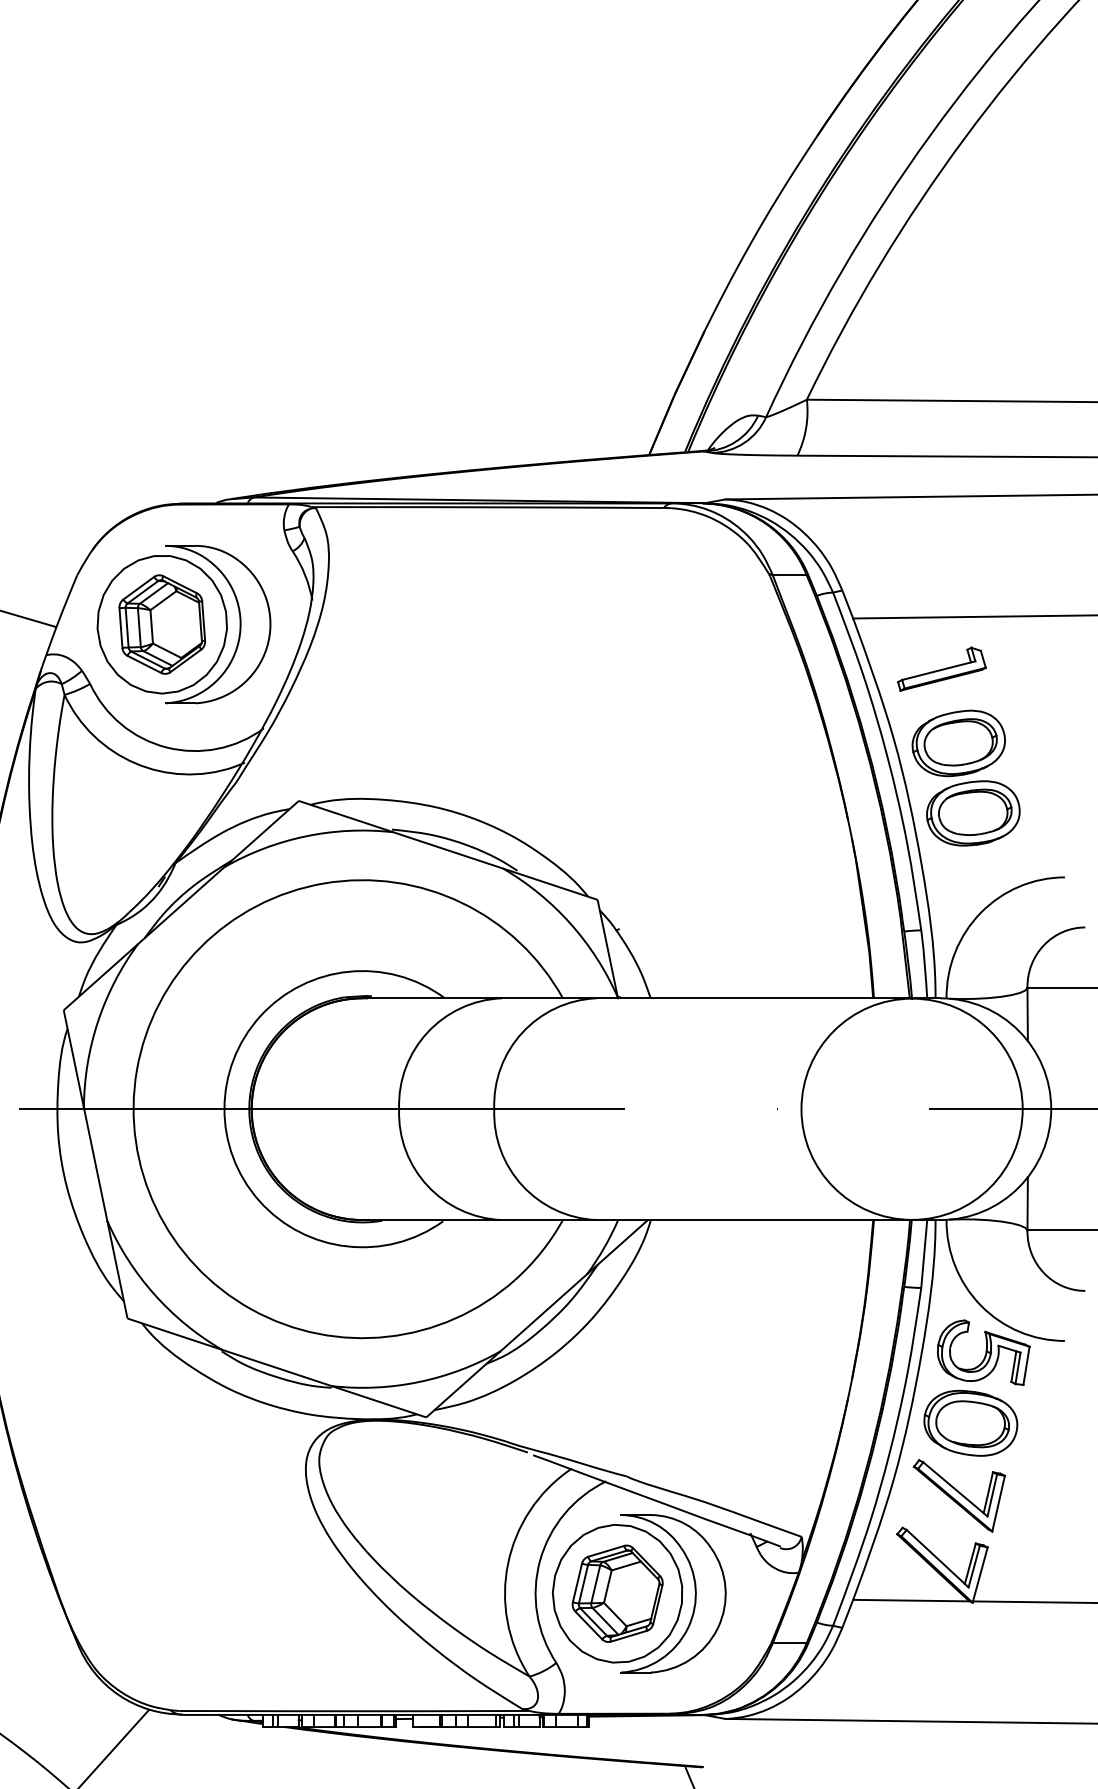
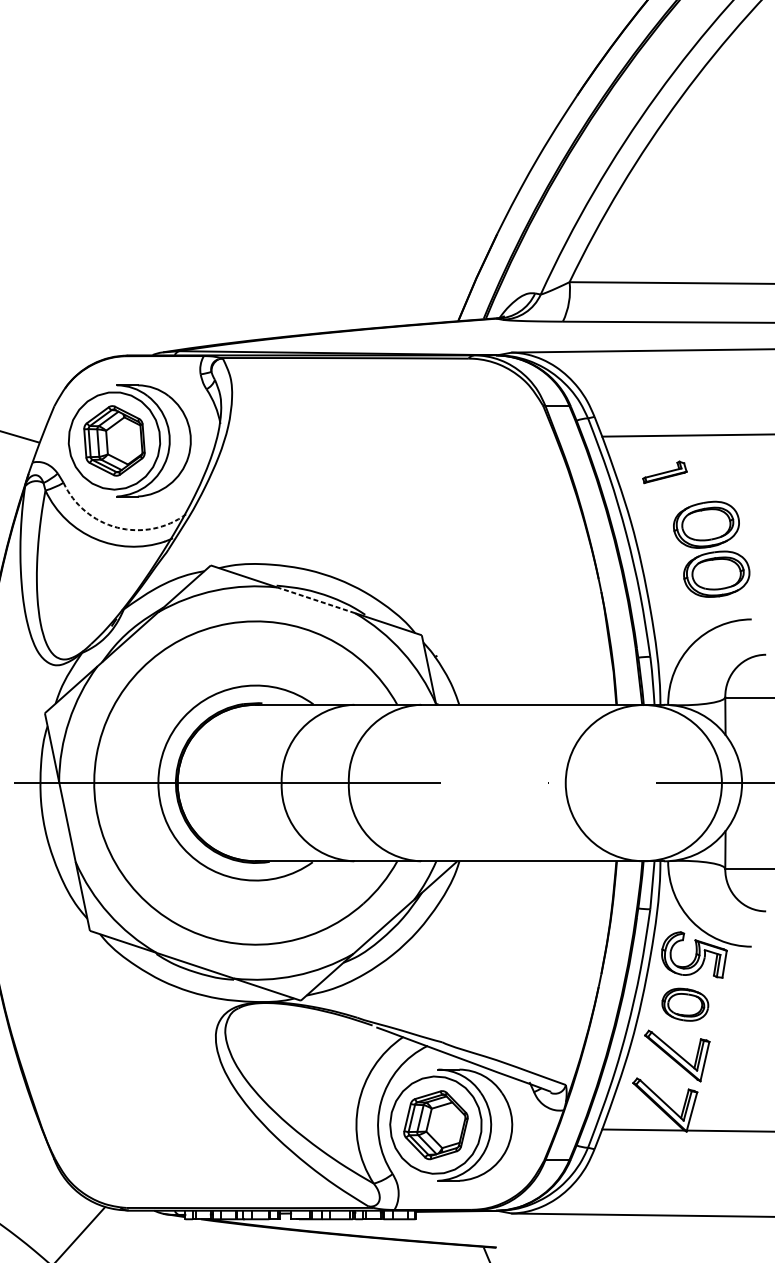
part: (941, 668) -> (664, 471), size x0.7
arc: (166, 747) -> (117, 527), solid -> dashed
part: (965, 777) -> (711, 548), moved
line: (448, 850) -> (316, 600), solid -> dashed
part: (970, 1422) -> (685, 1004), size x0.7

